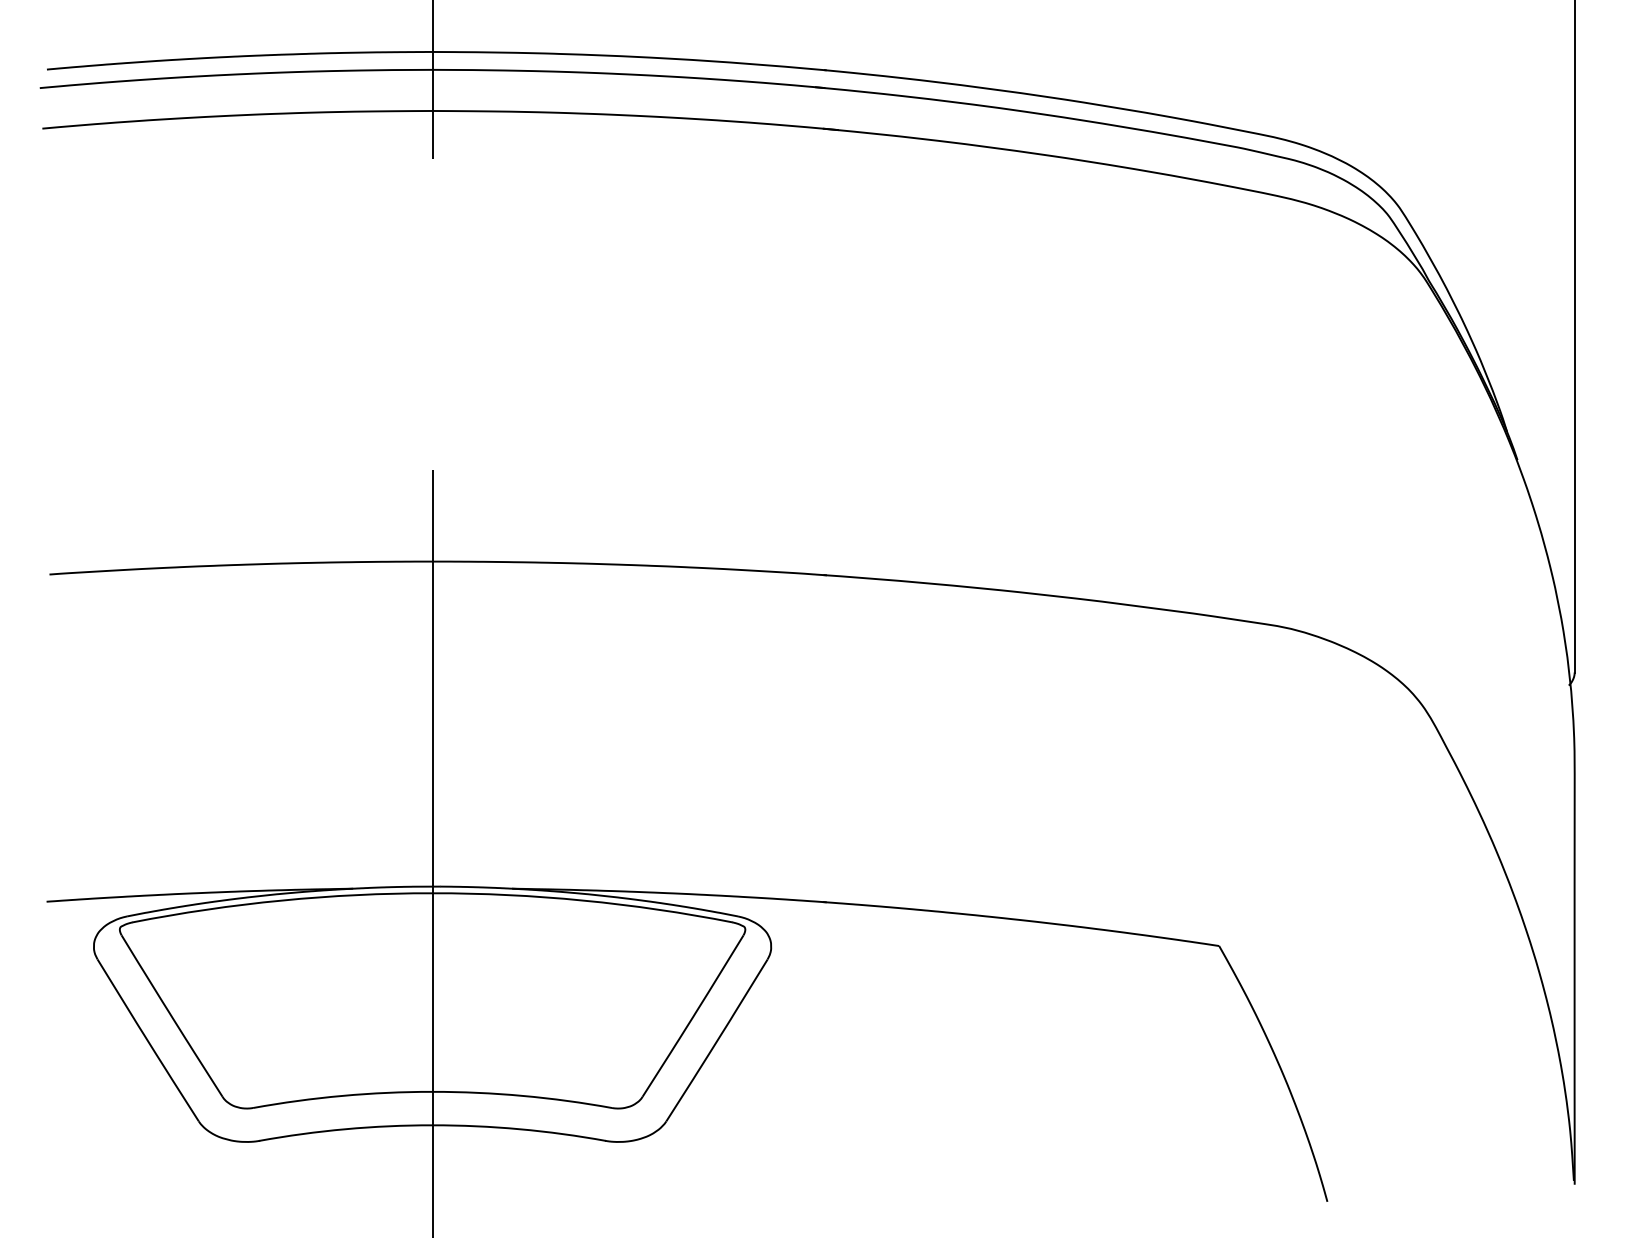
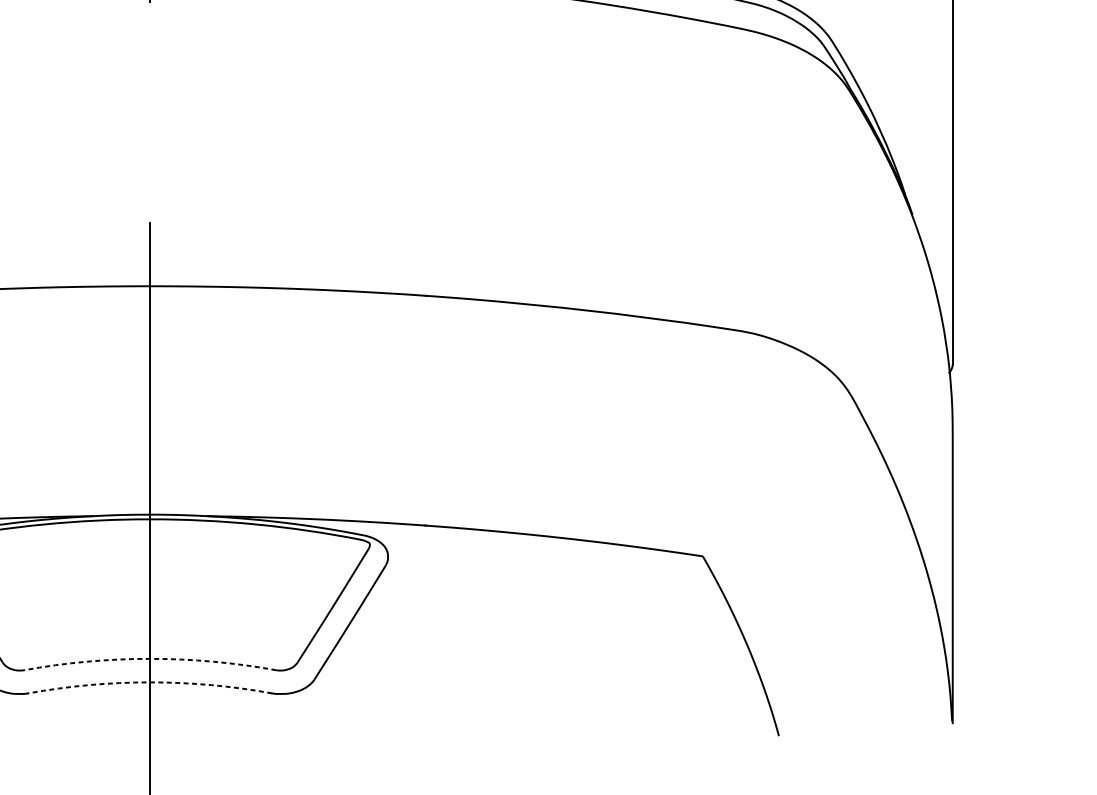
arc: (432, 1091) -> (150, 658), solid -> dashed
arc: (432, 1125) -> (150, 682), solid -> dashed

